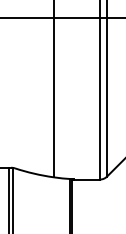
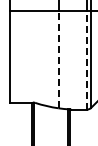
line: (53, 97) -> (58, 59), solid -> dashed
line: (99, 98) -> (86, 60), solid -> dashed

